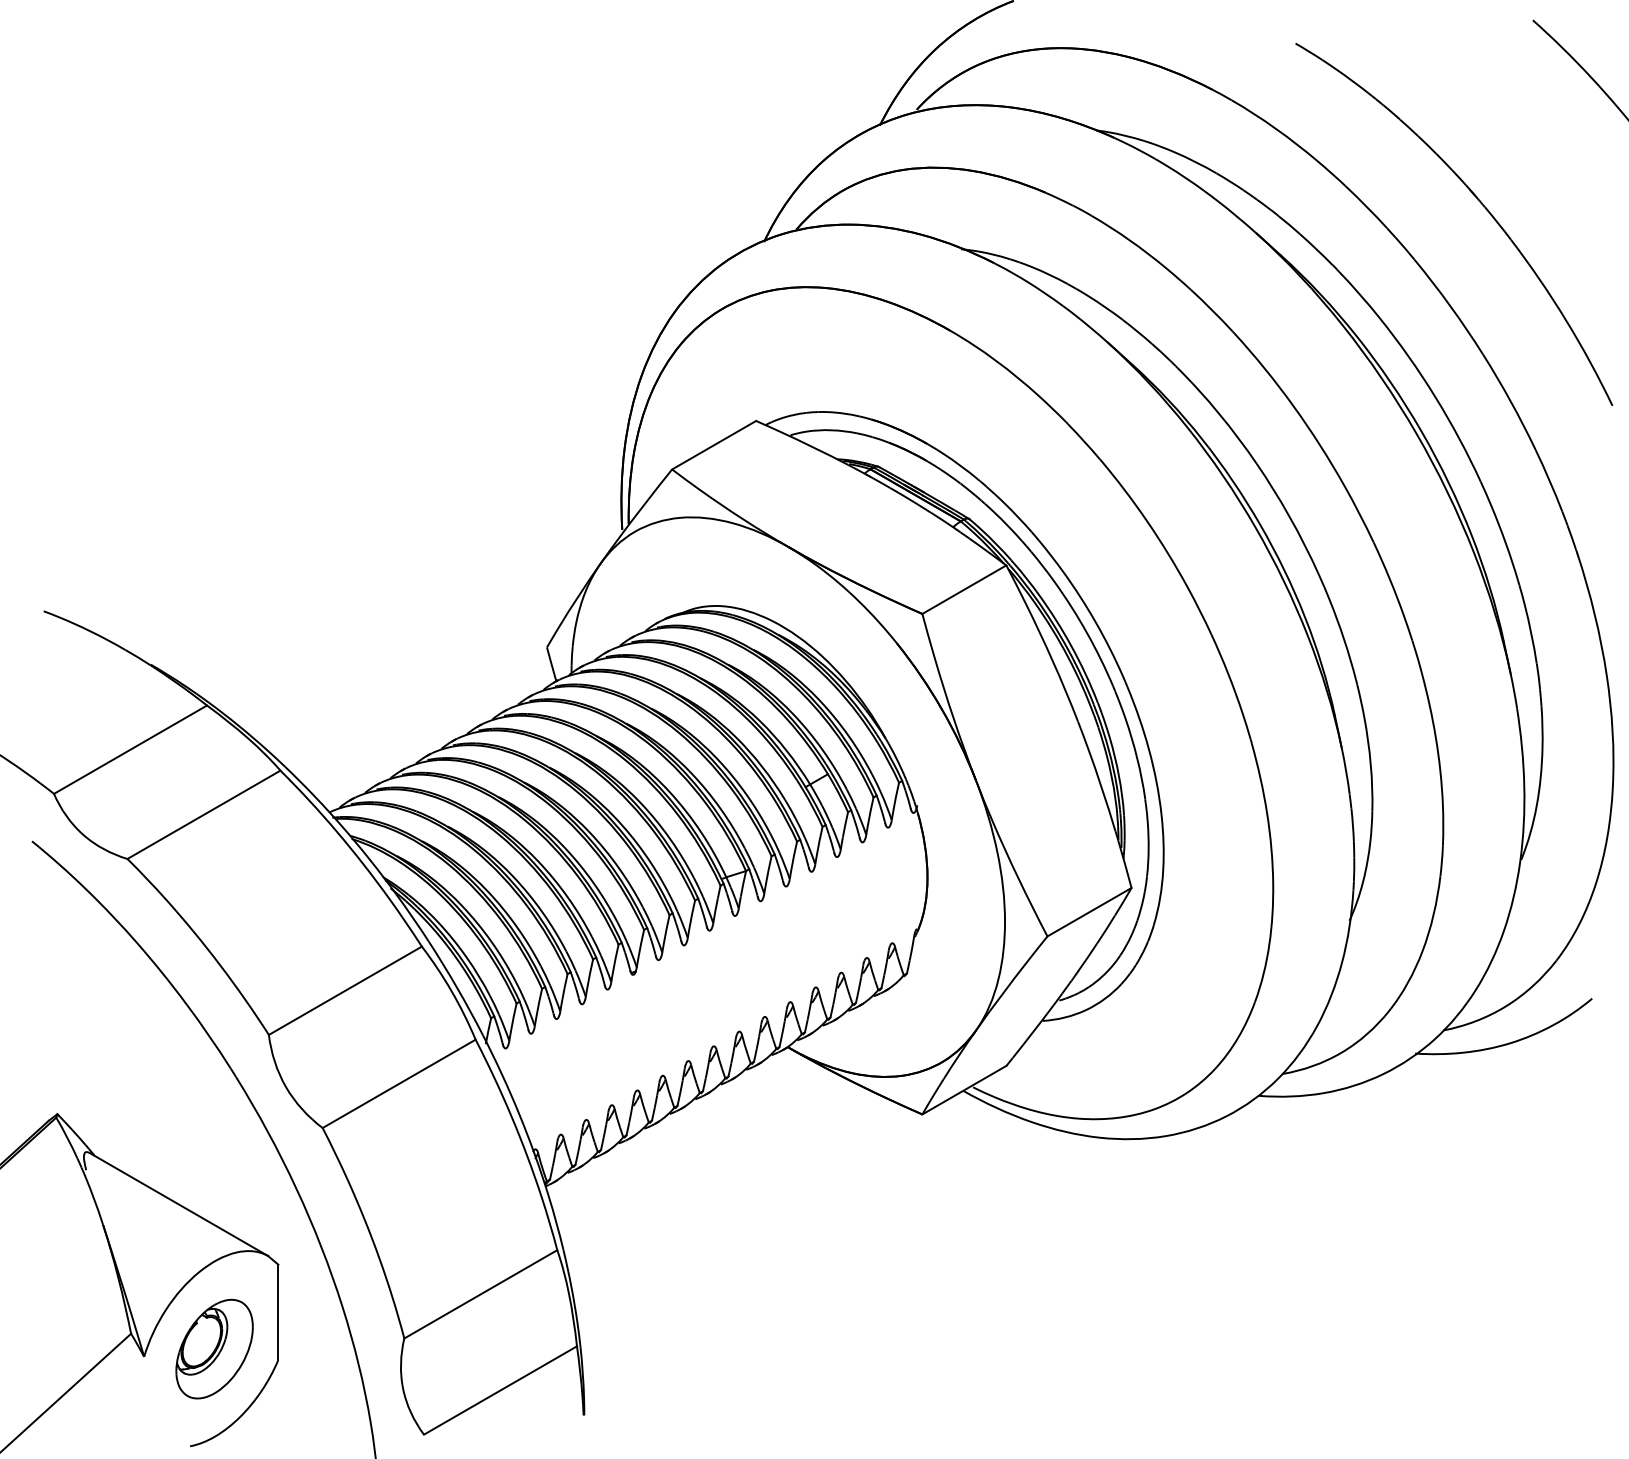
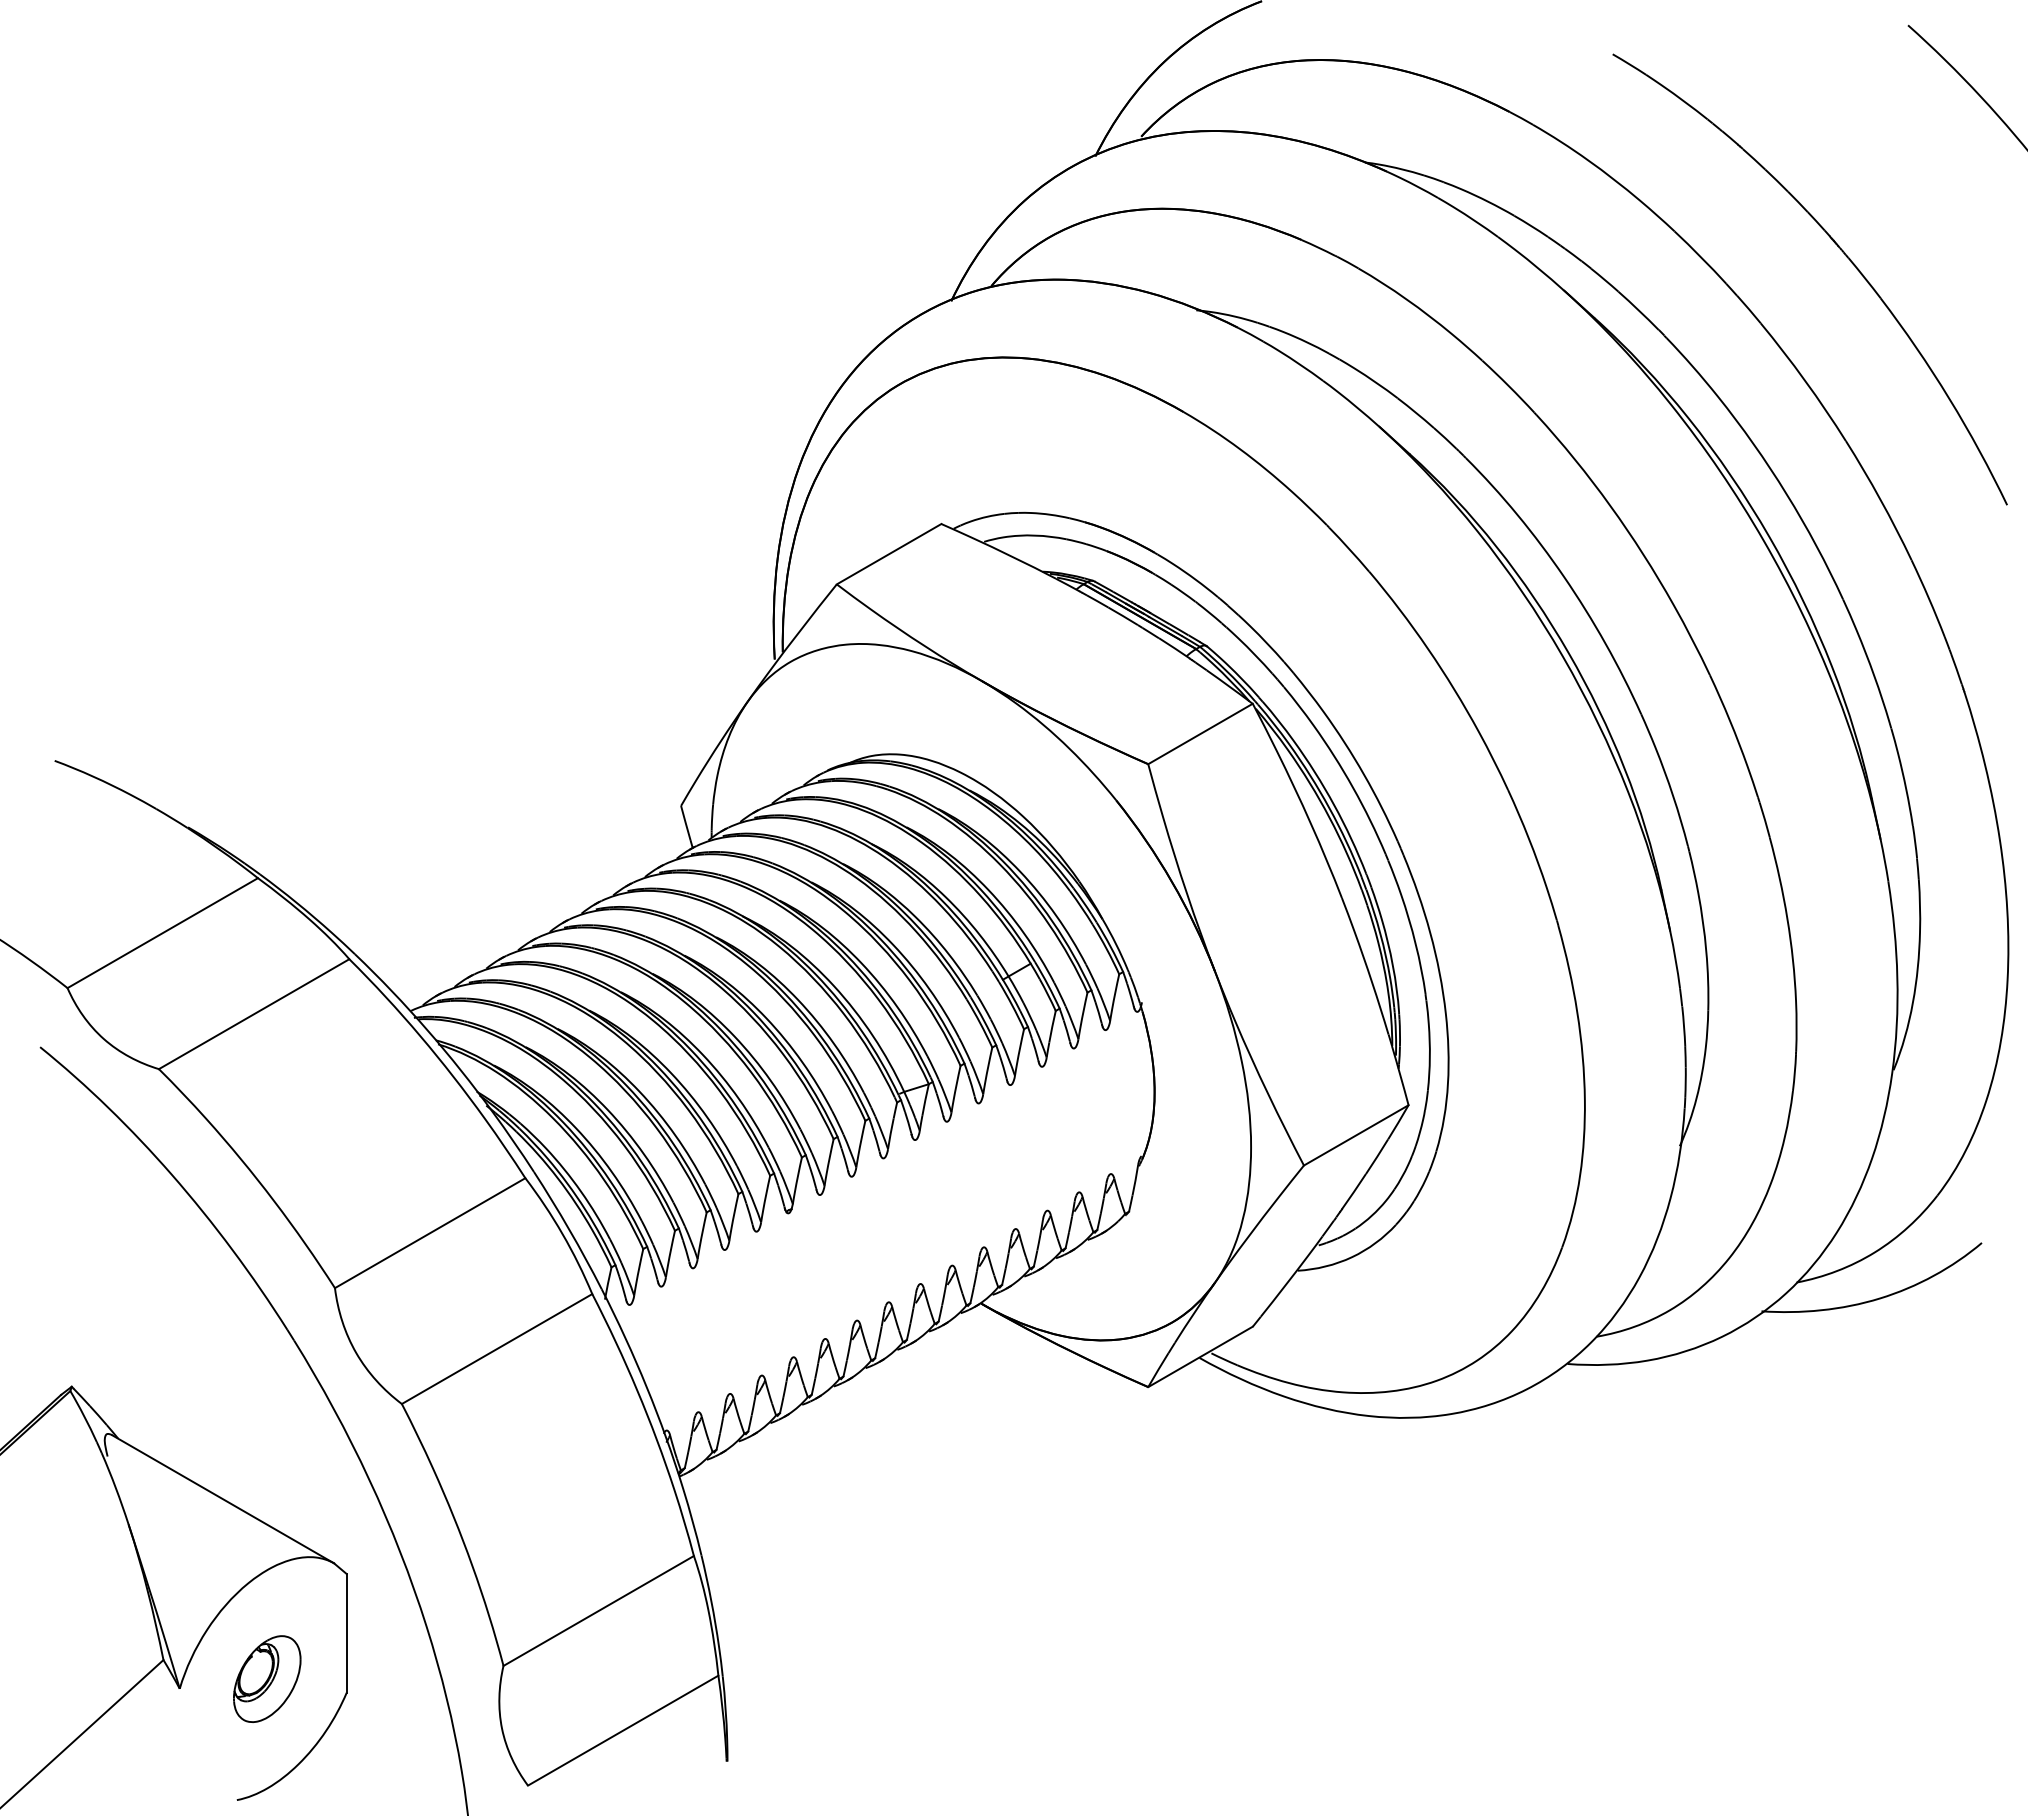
part: (213, 1348) -> (266, 1678), size x0.7

